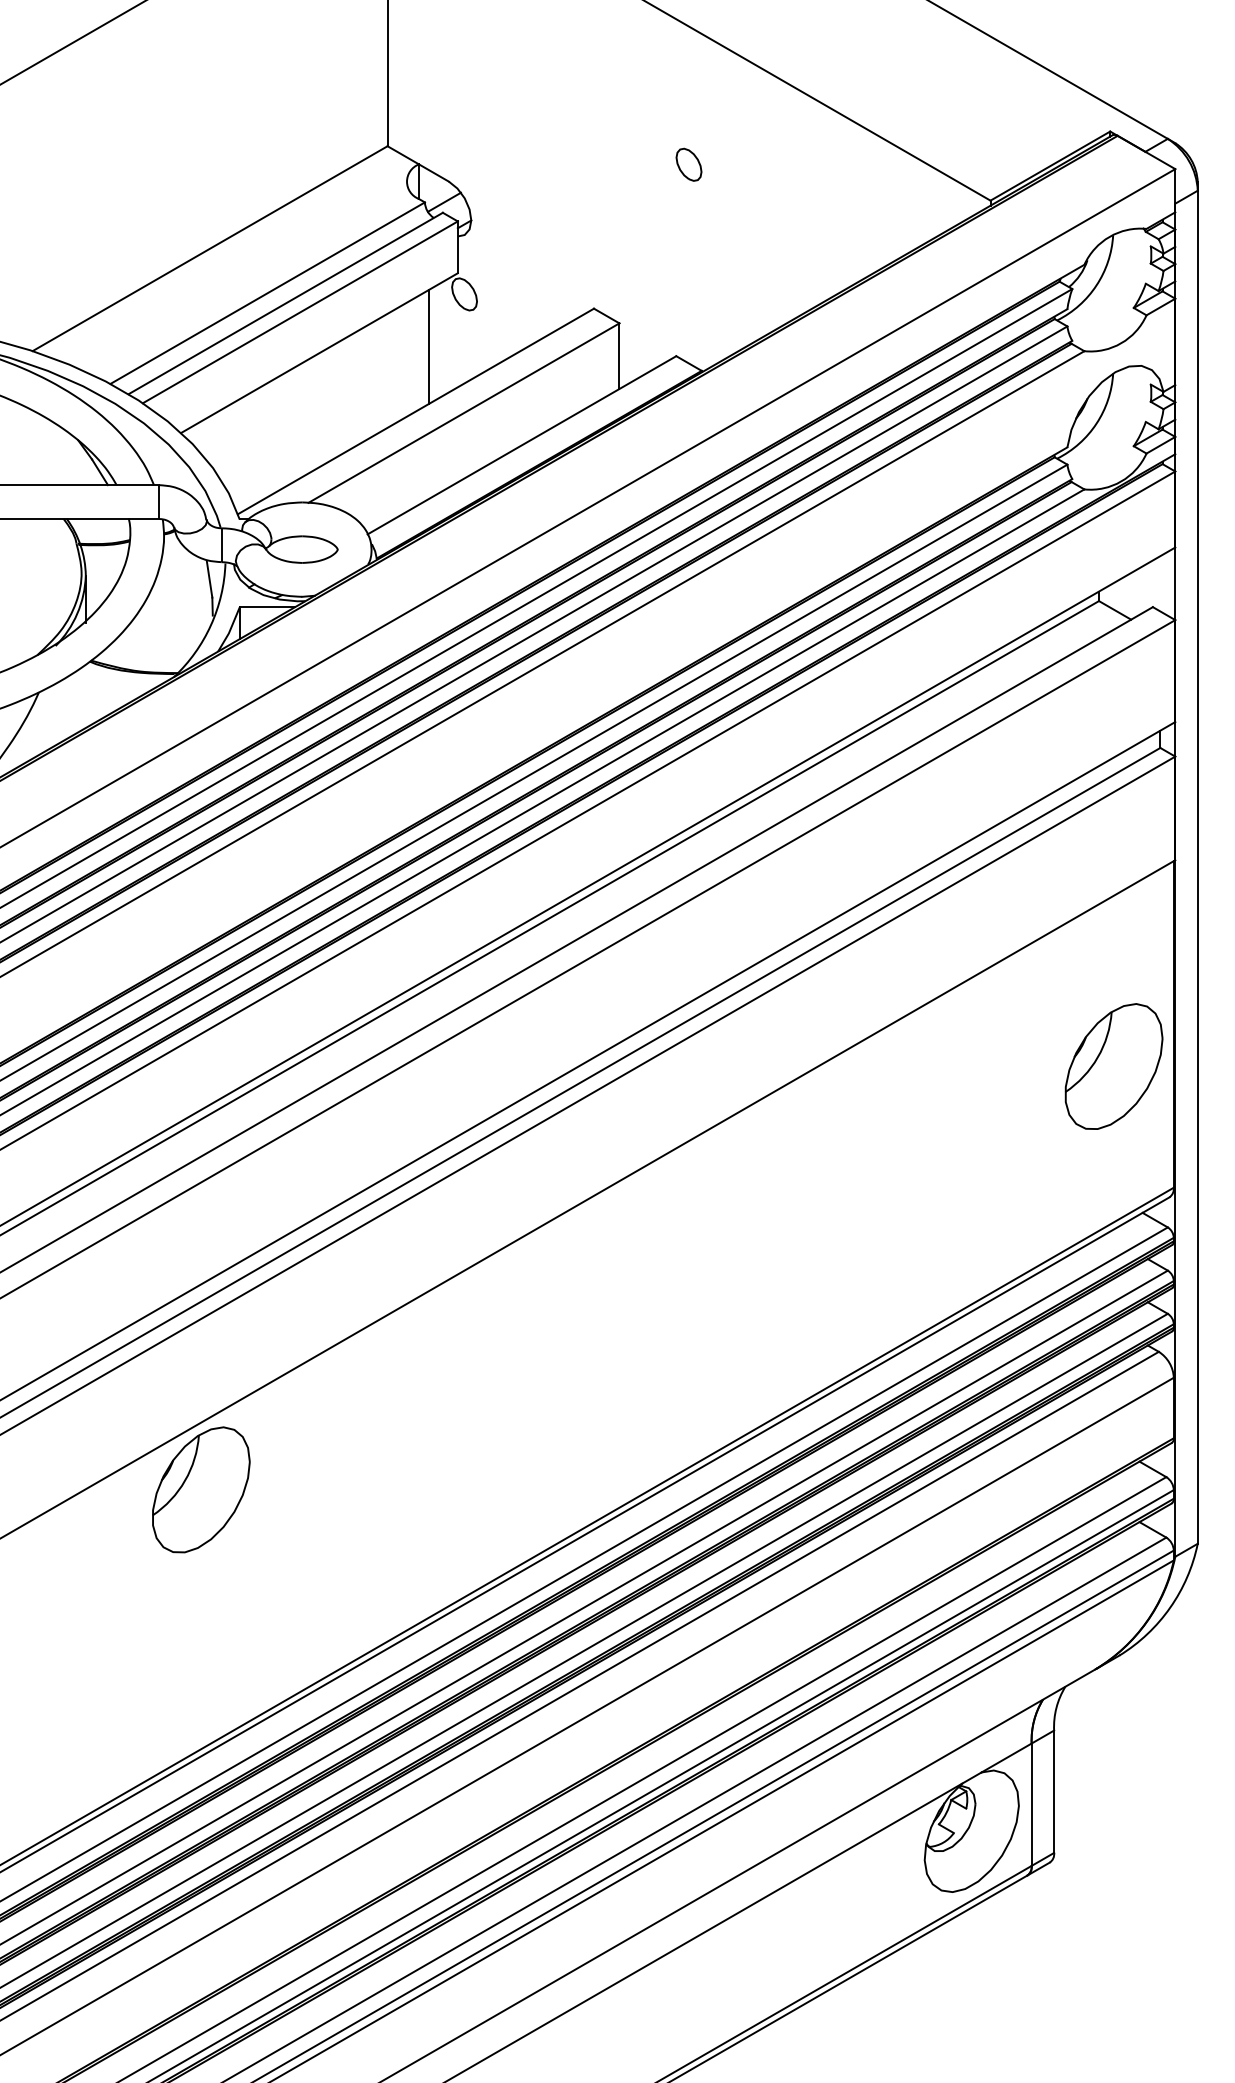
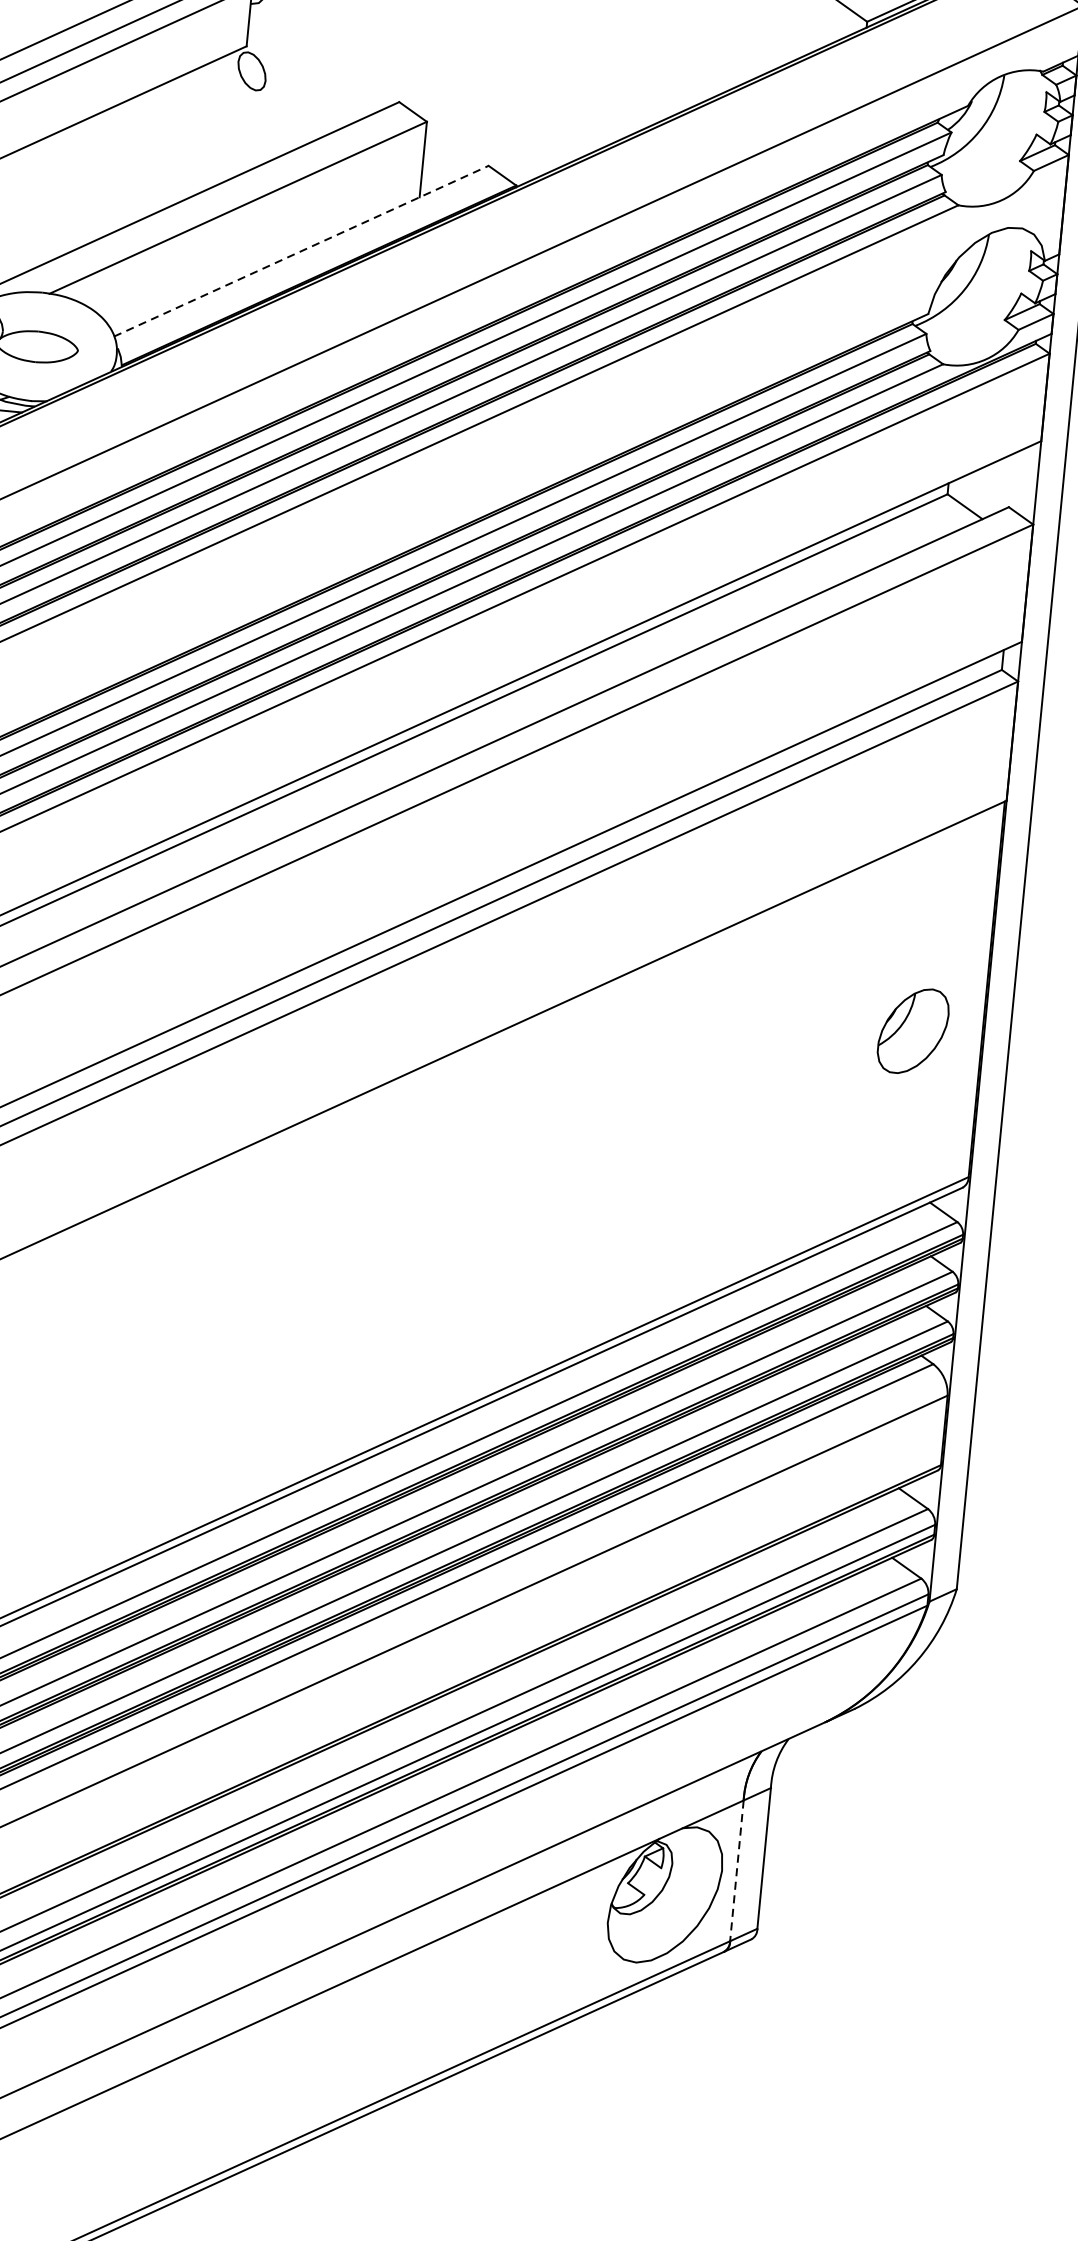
line: (428, 347) -> (204, 128), removed
line: (522, 445) -> (301, 251), solid -> dashed
part: (1113, 1066) -> (912, 1031), size x0.6
line: (1031, 1805) -> (736, 1871), solid -> dashed

